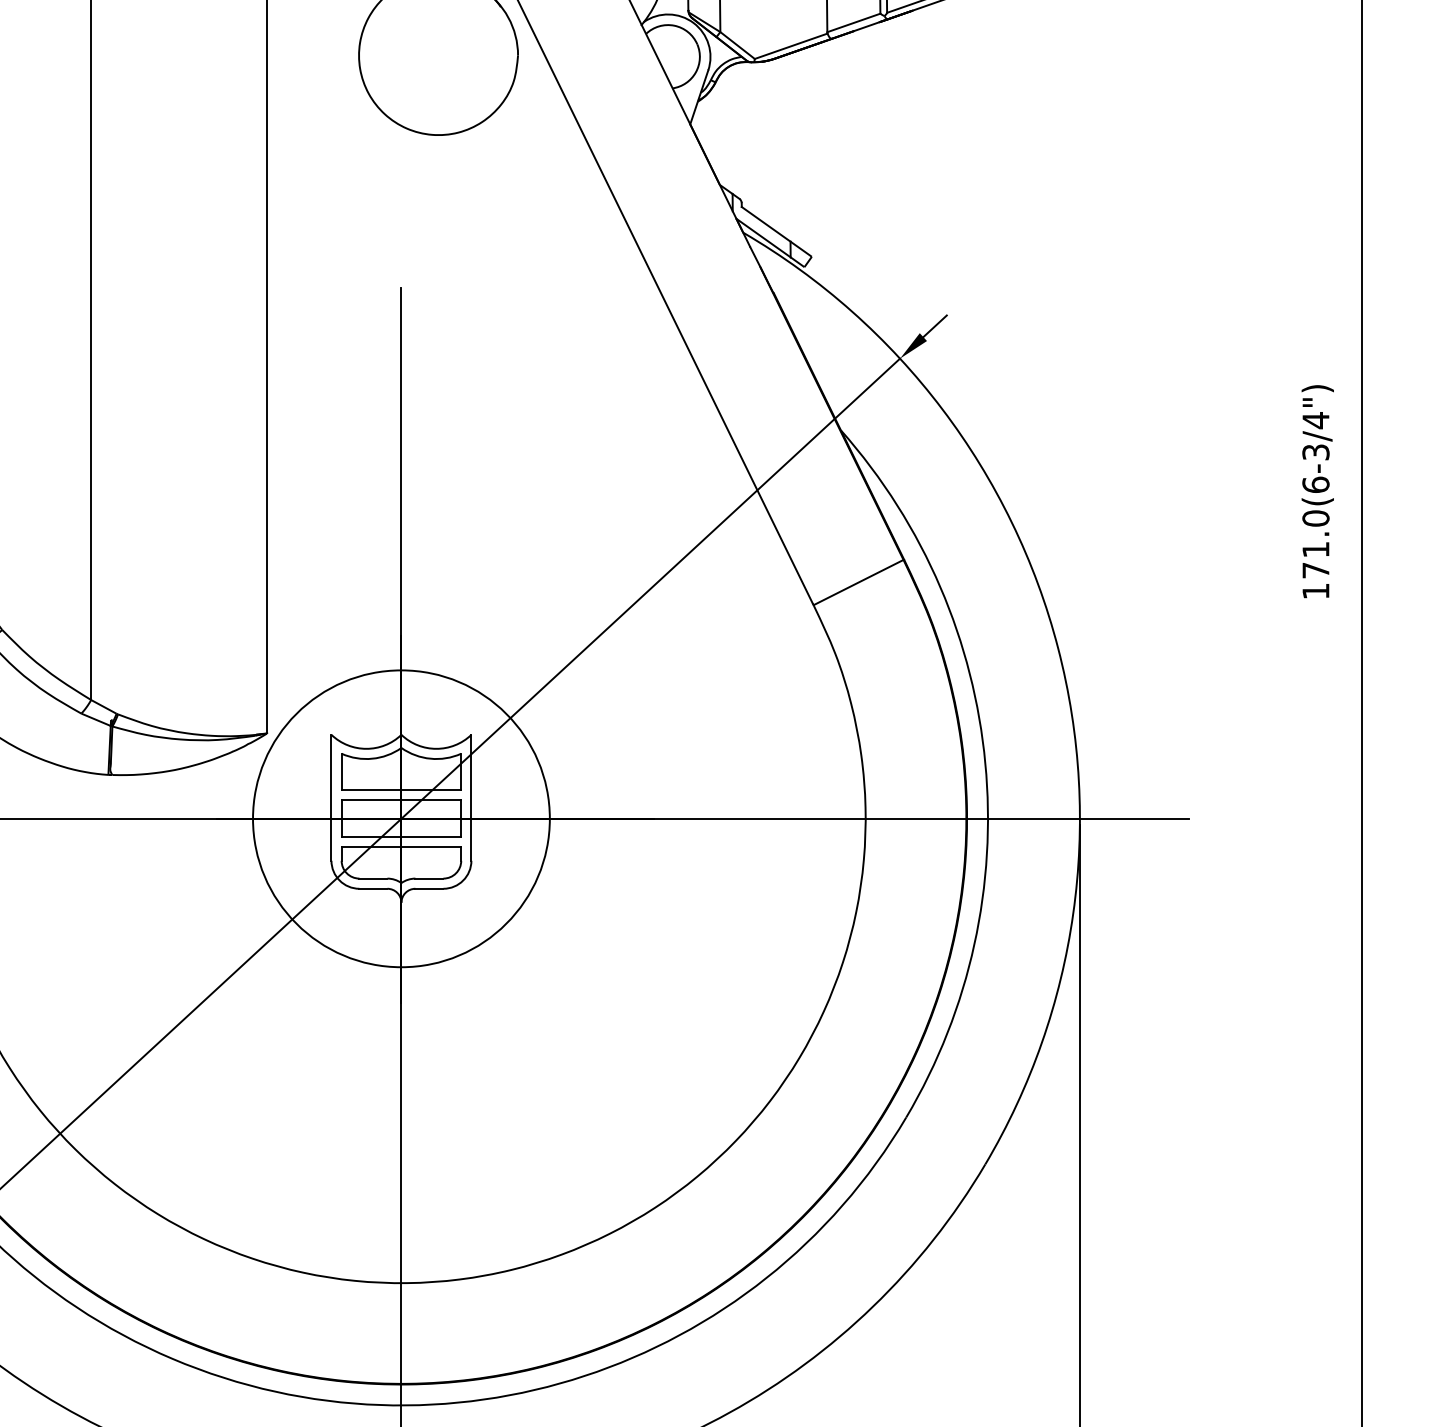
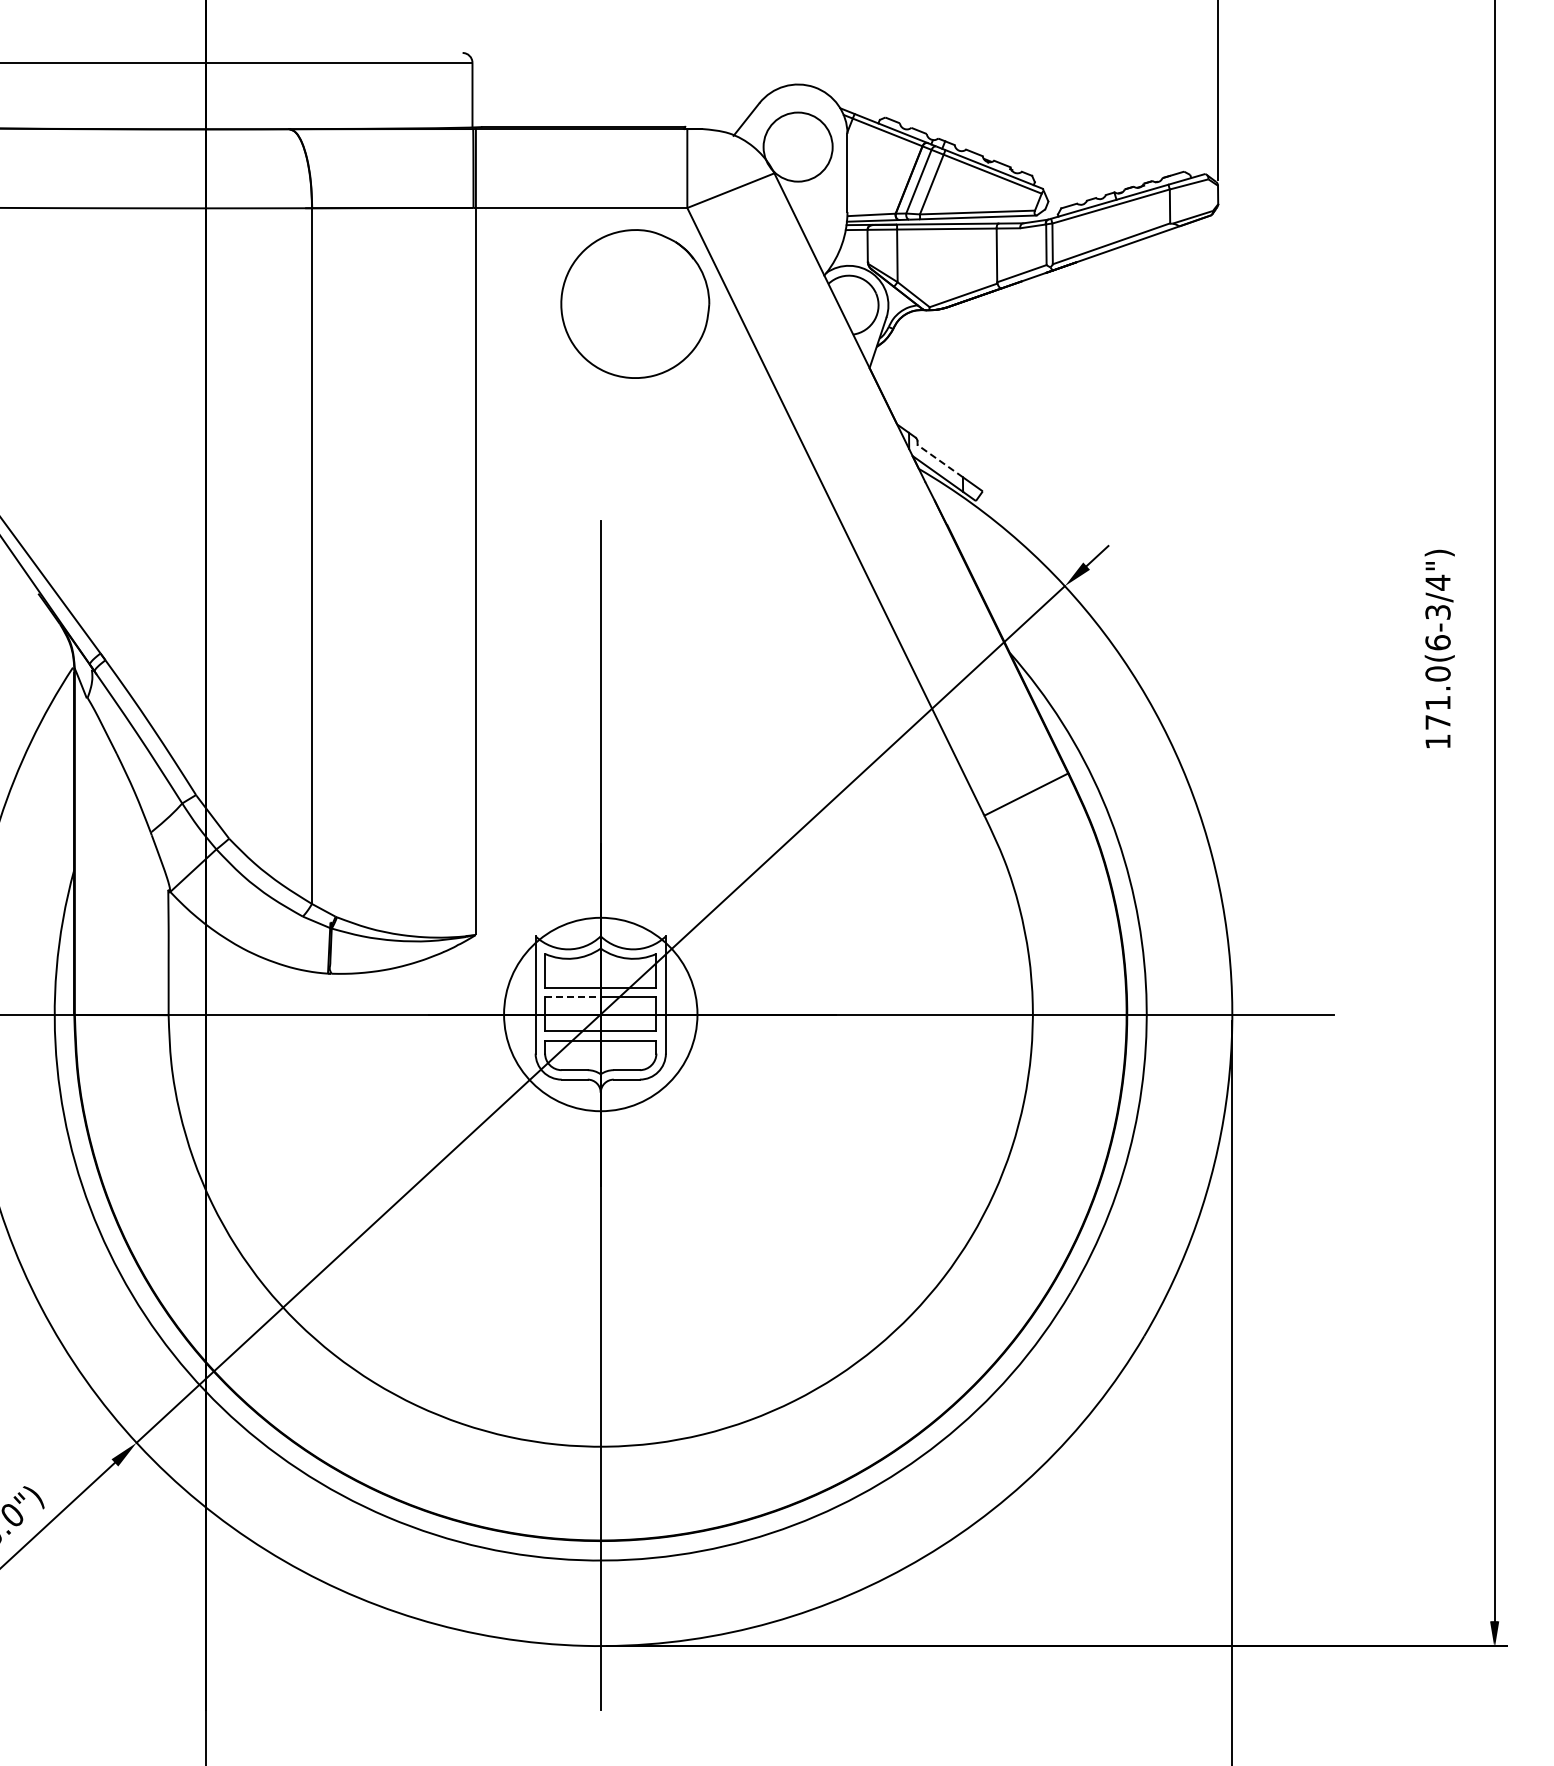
line: (766, 224) -> (940, 461), solid -> dashed
text: (1317, 491) -> (1439, 648), moved
line: (371, 800) -> (572, 997), solid -> dashed
circle: (401, 818) -> (600, 1014), size x0.7

